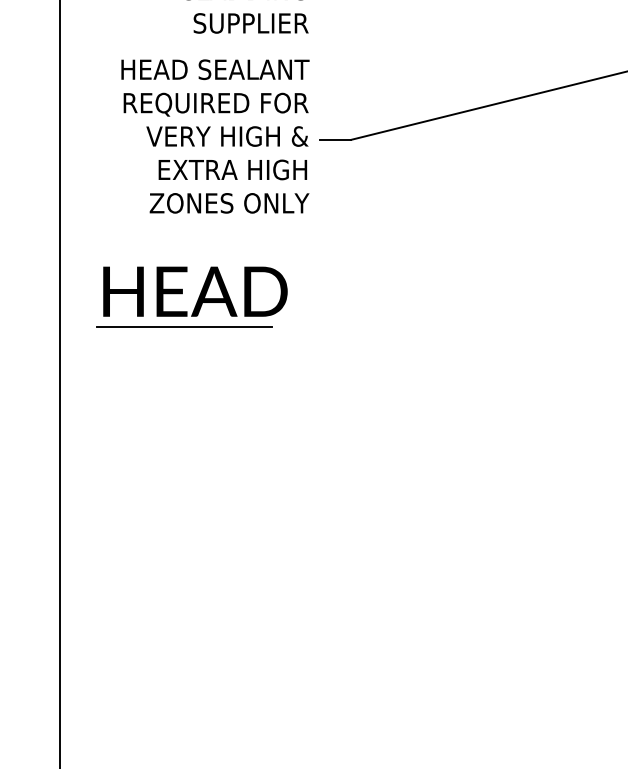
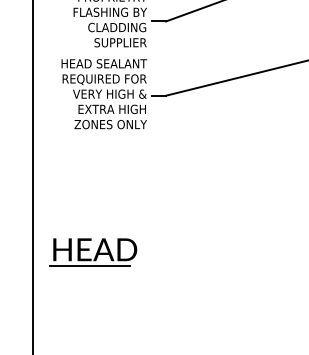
part: (191, 297) -> (93, 252), moved

